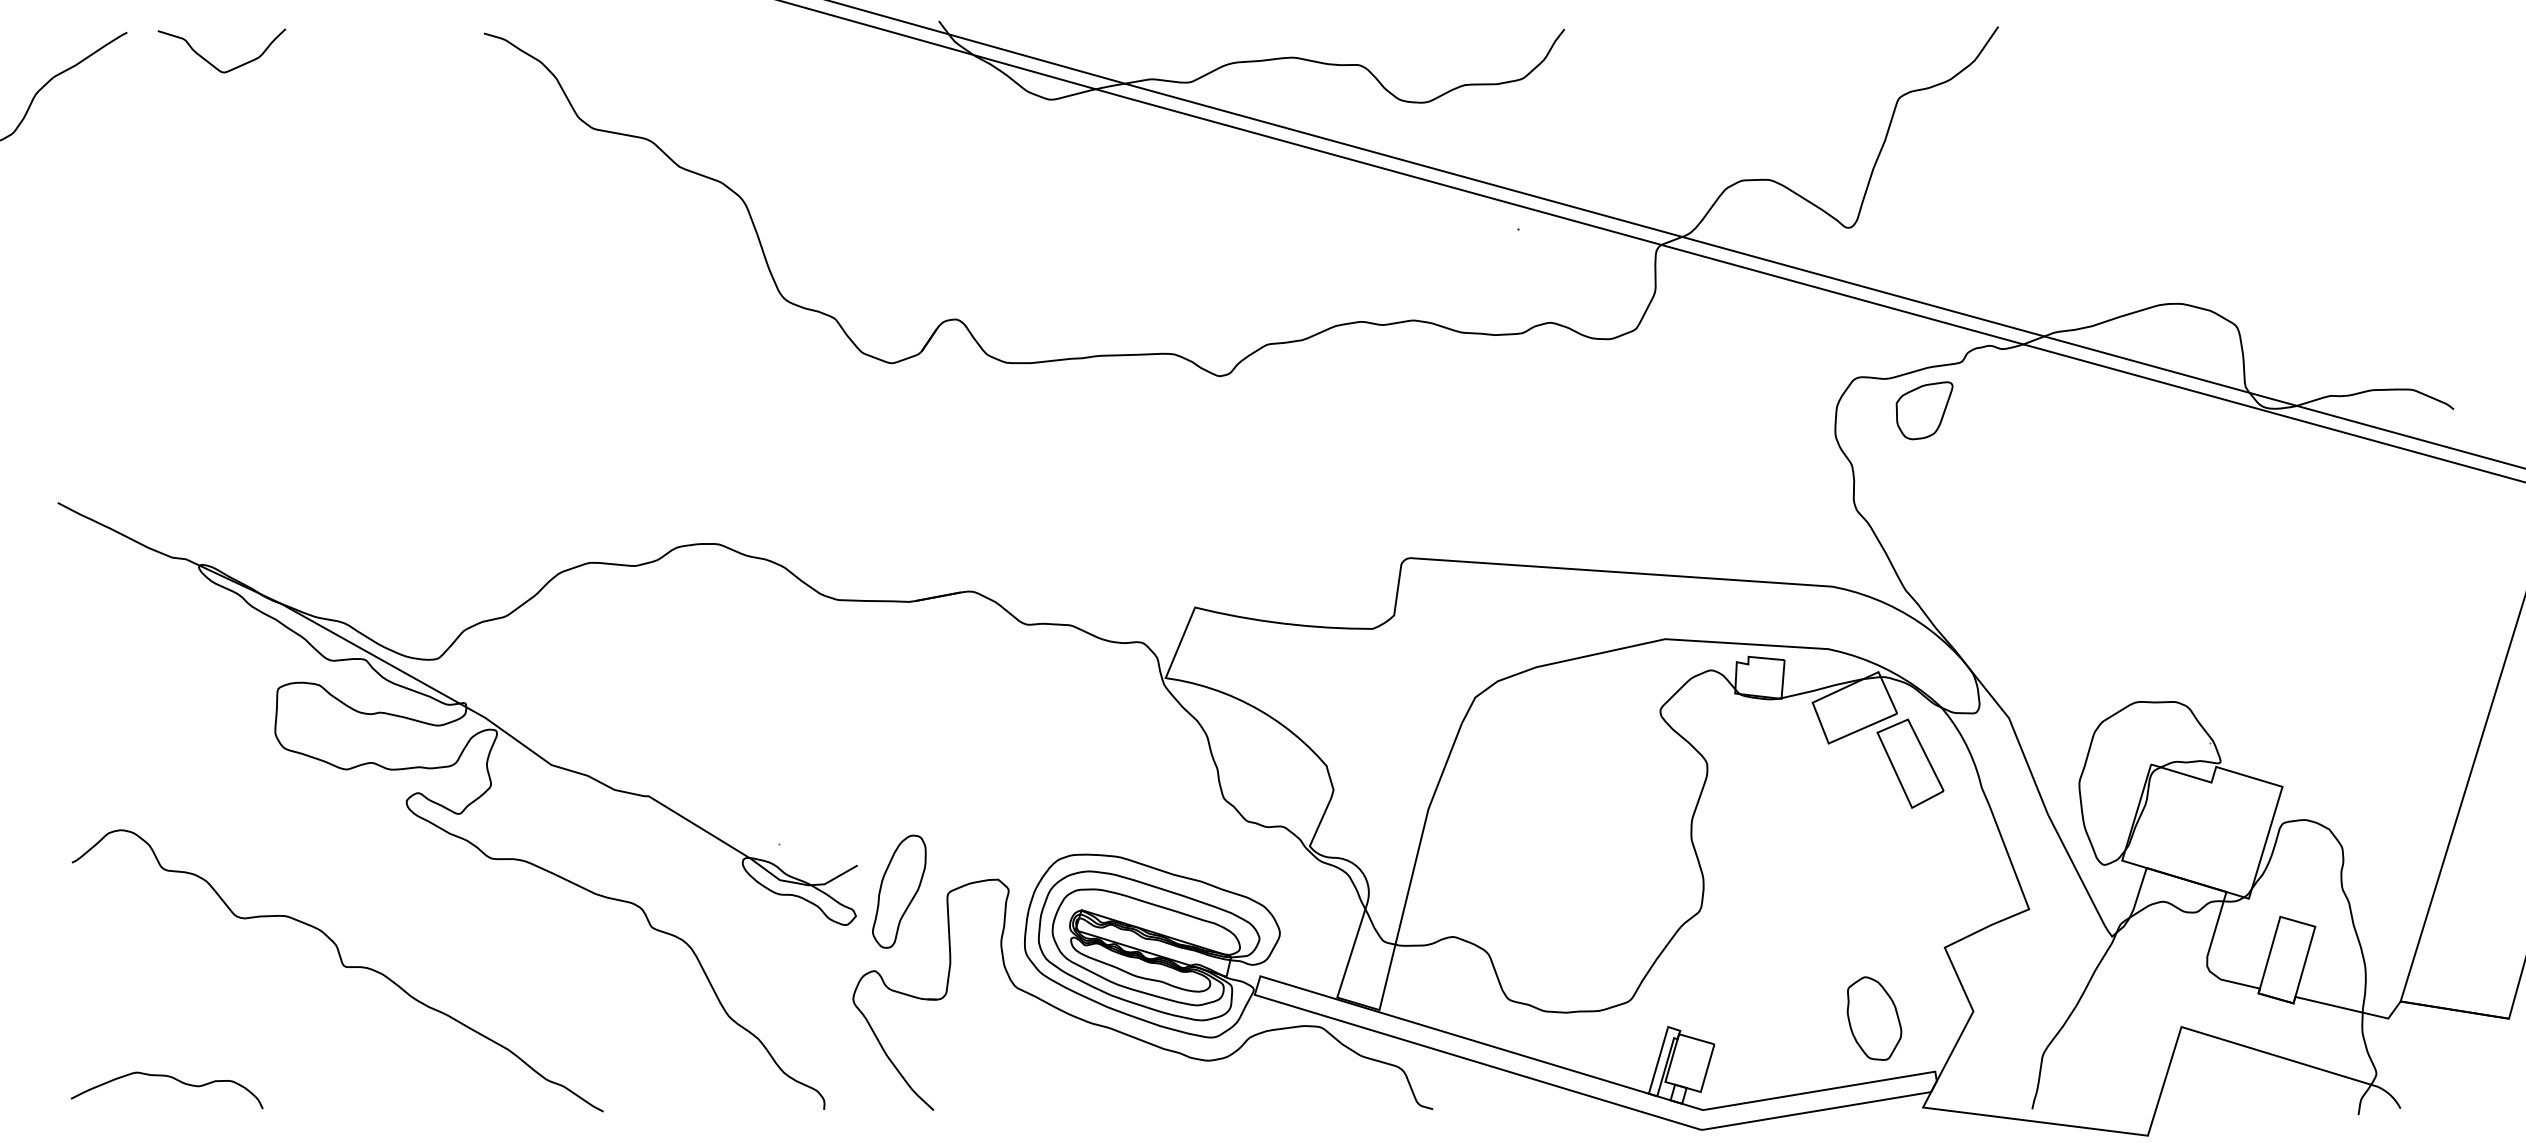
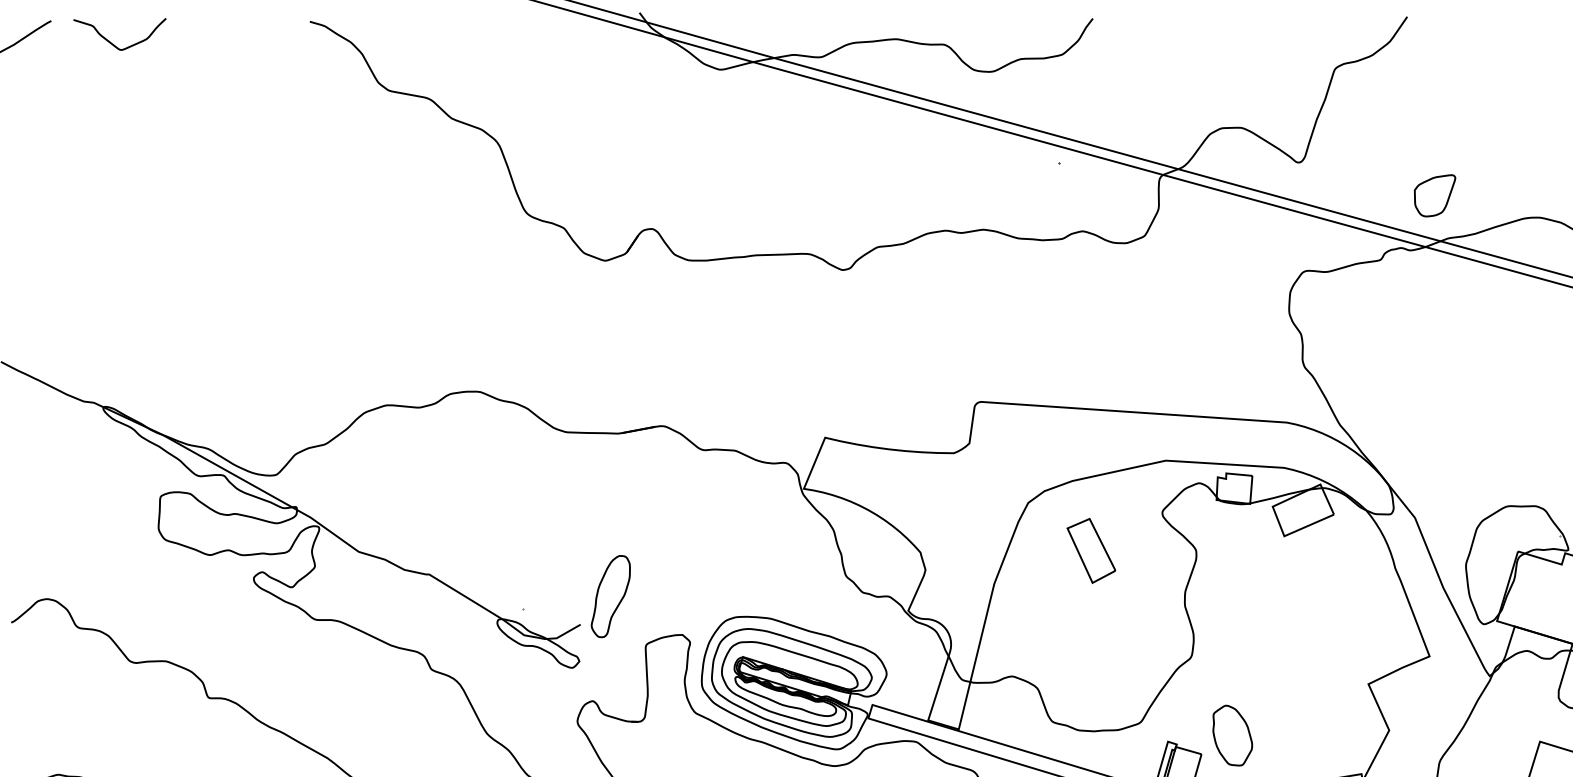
part: (1924, 410) -> (1434, 195), moved
part: (1910, 763) -> (1091, 550), moved
part: (899, 891) -> (610, 596), moved
part: (1874, 1018) -> (1232, 735), moved

